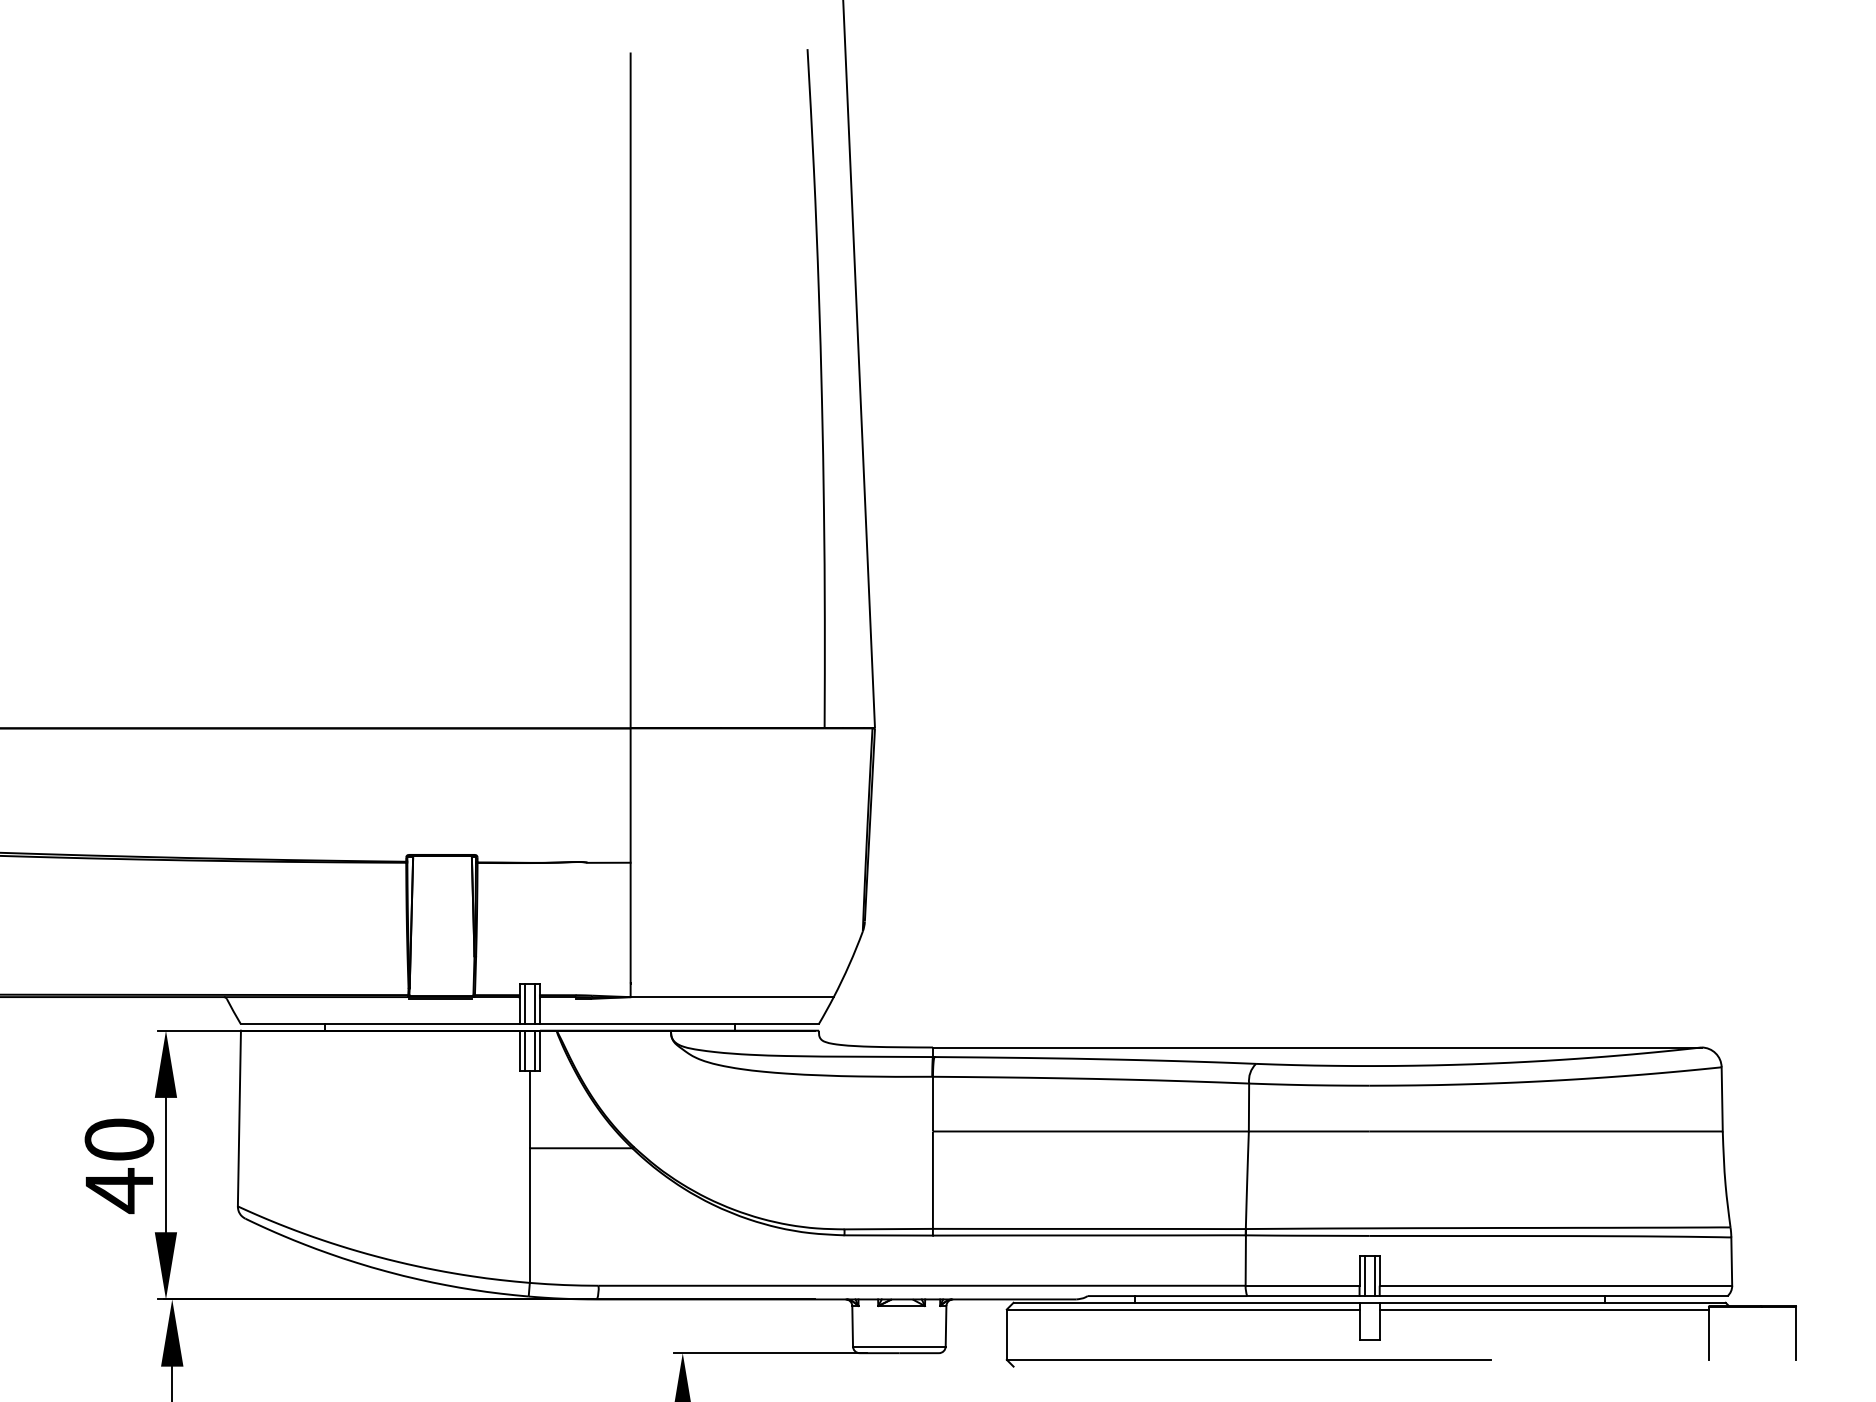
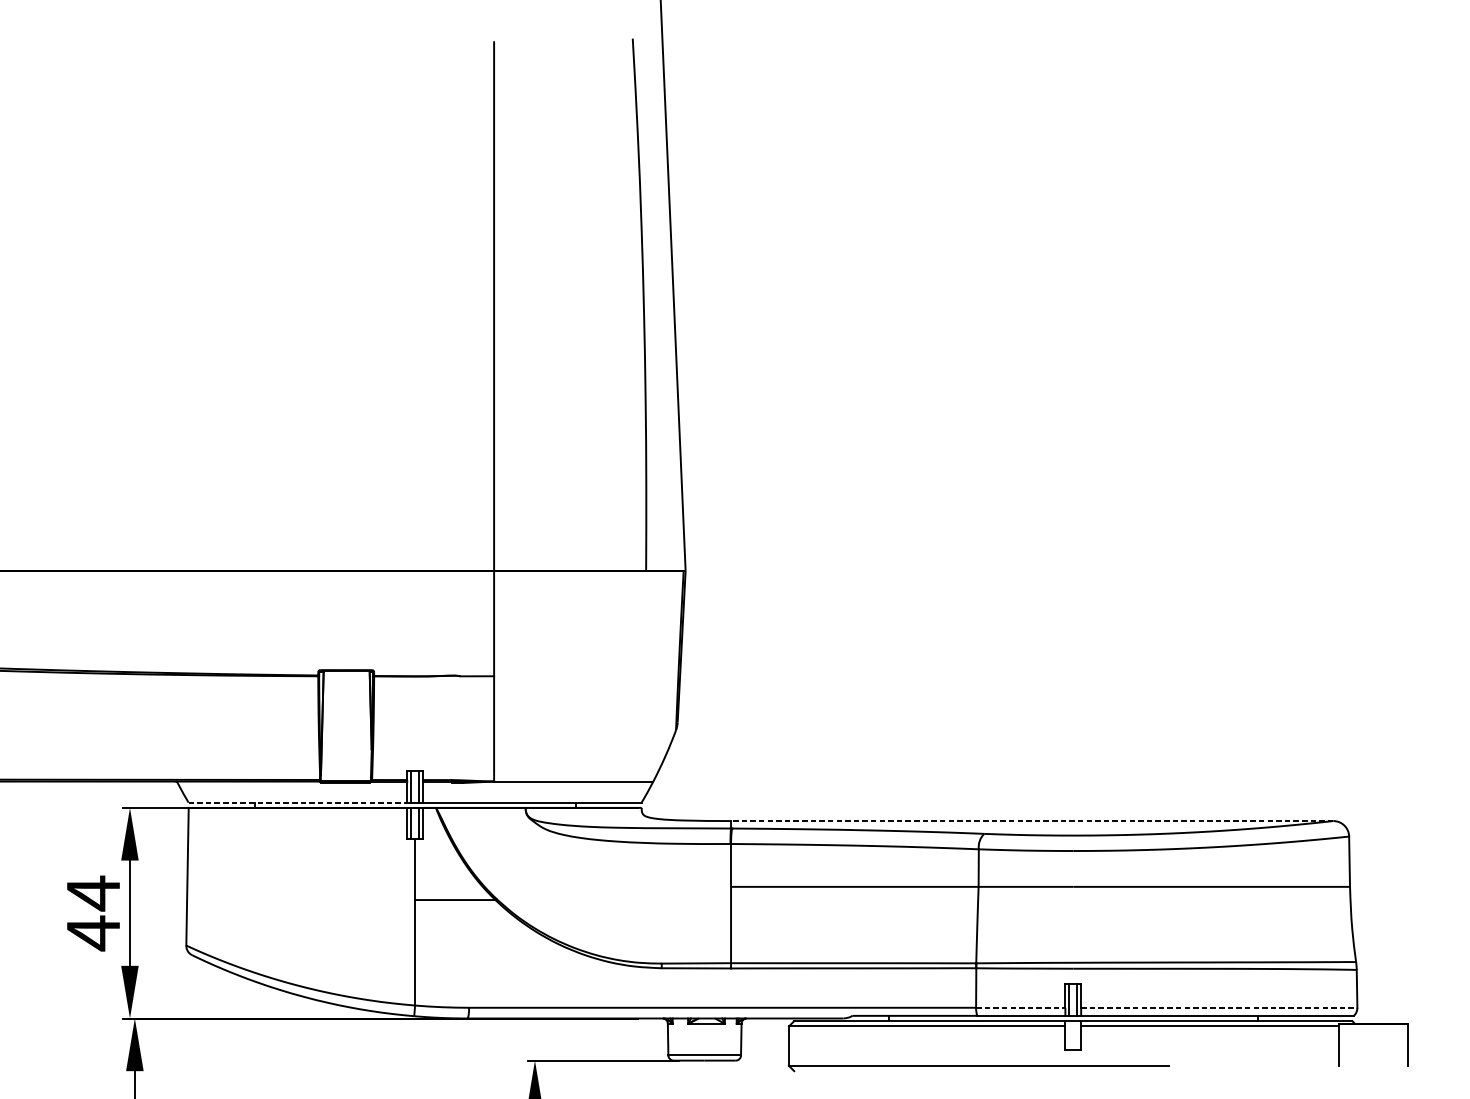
line: (380, 1023) -> (298, 802), solid -> dashed
line: (1316, 1047) -> (1031, 821), solid -> dashed
text: (119, 1140) -> (93, 893), 40 -> 44
line: (1302, 1285) -> (1020, 1007), solid -> dashed
line: (1556, 1285) -> (1219, 1007), solid -> dashed

